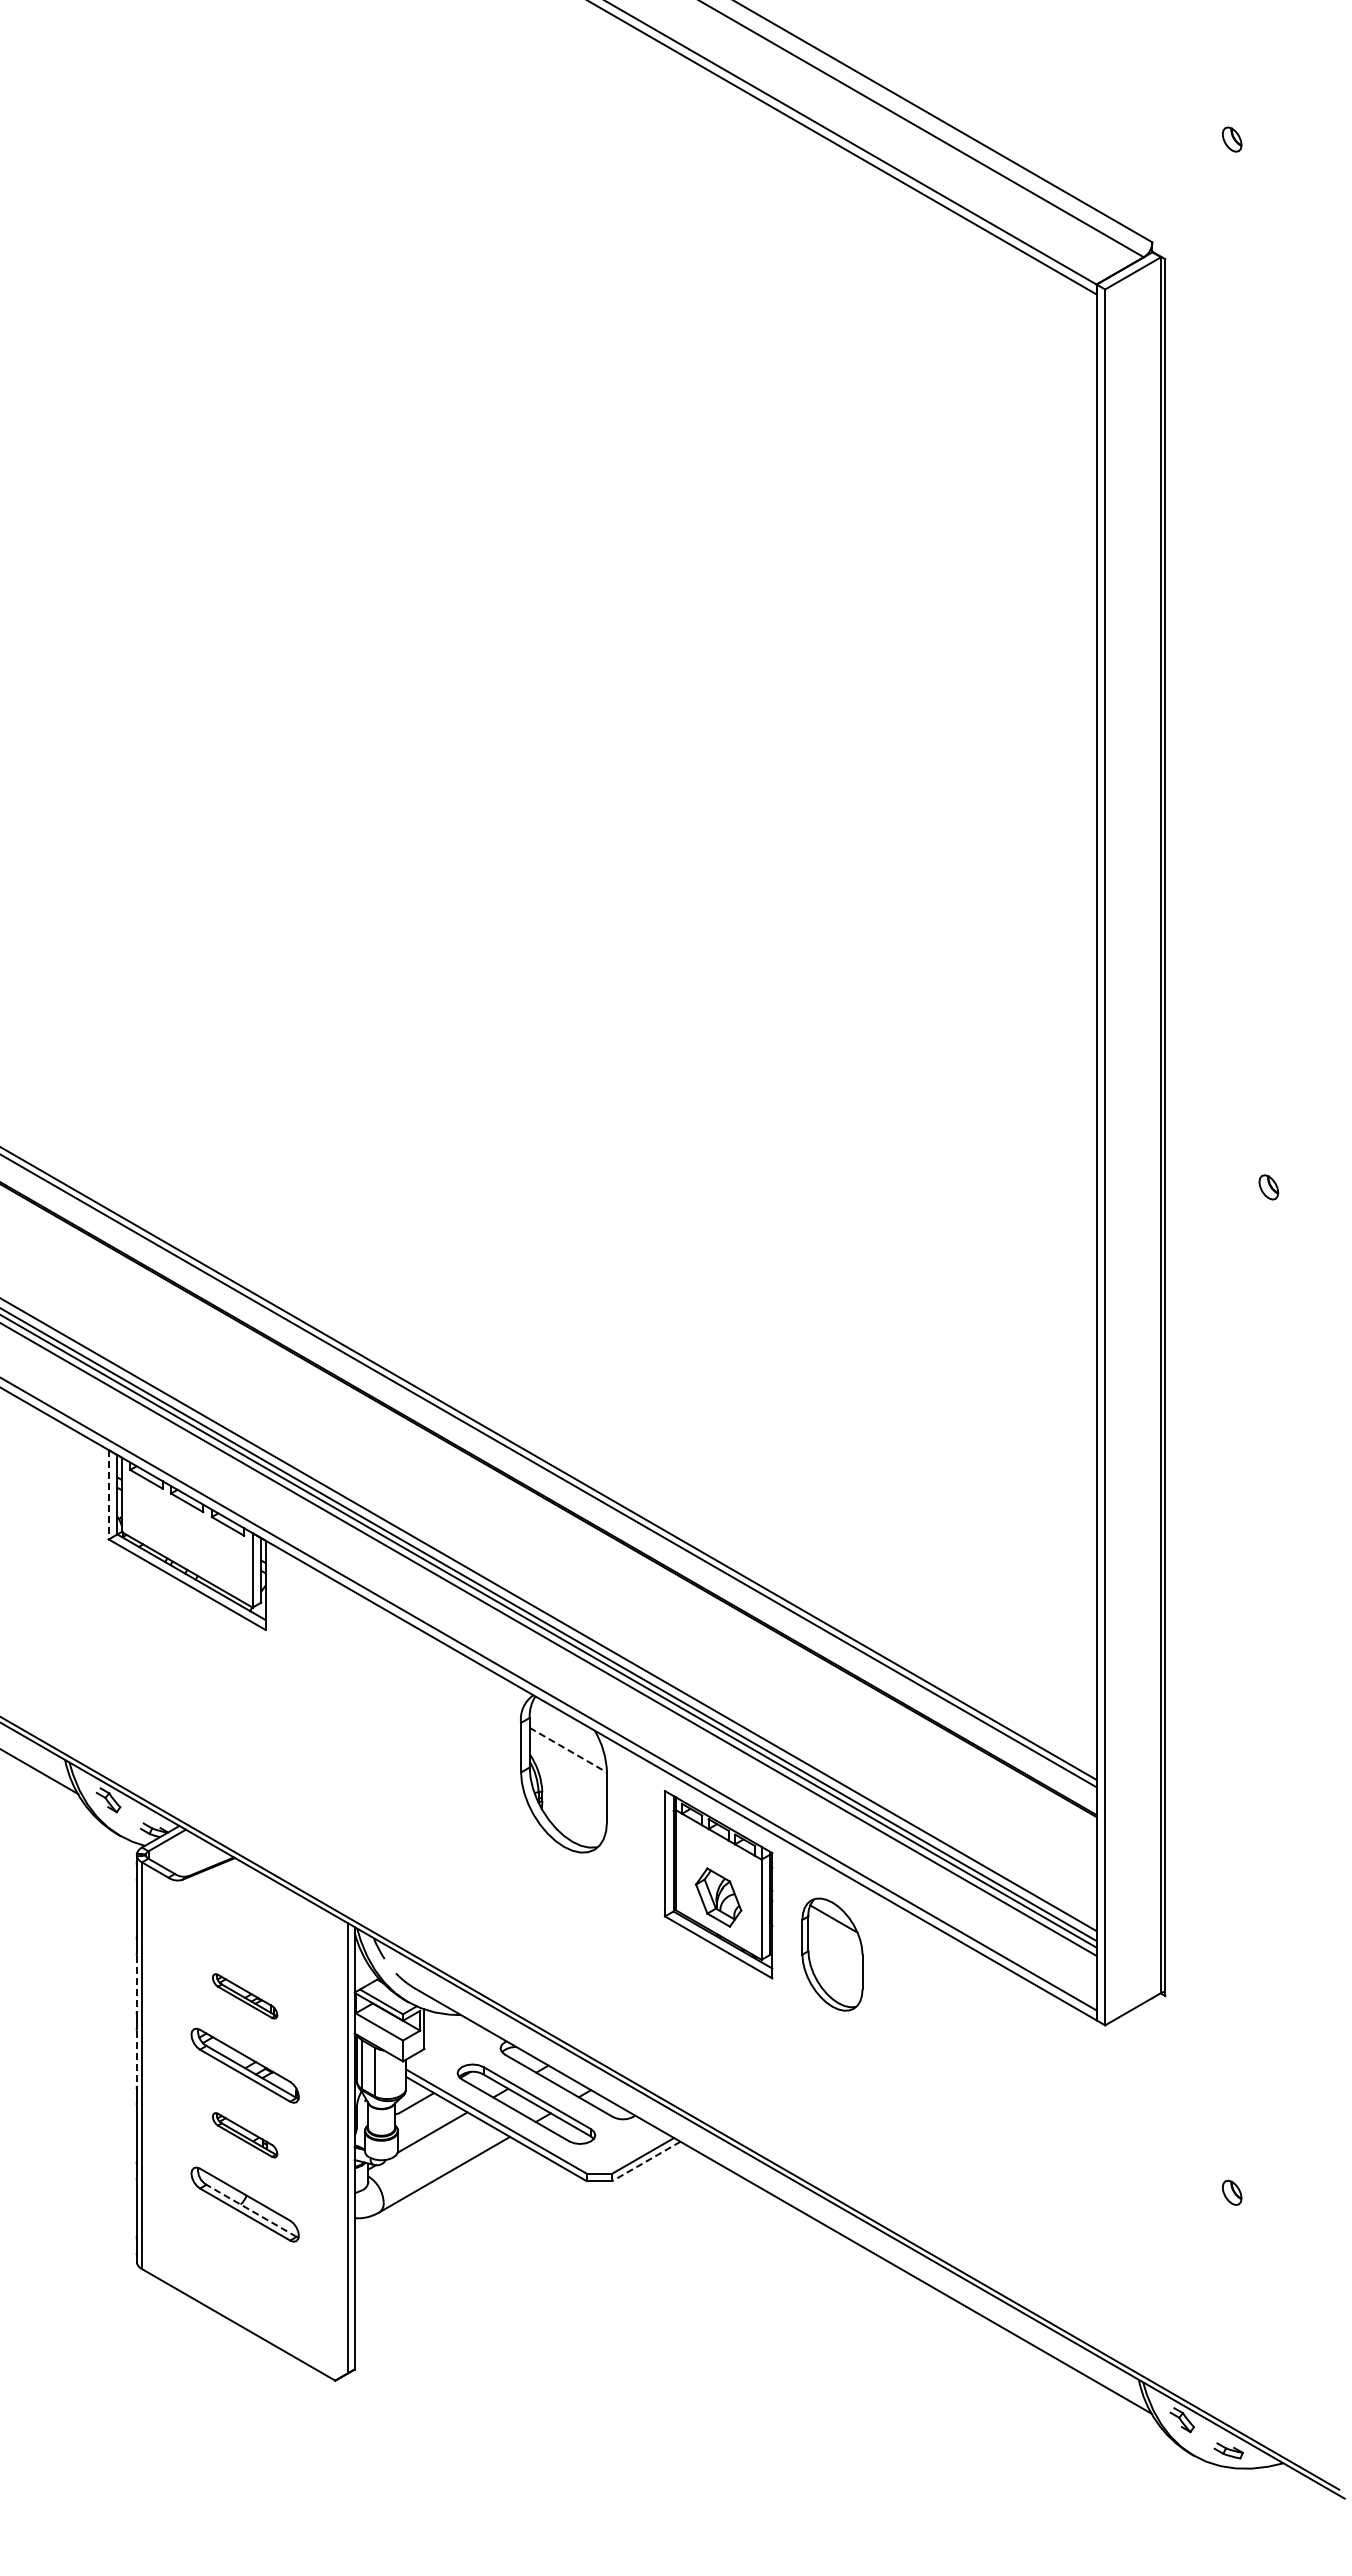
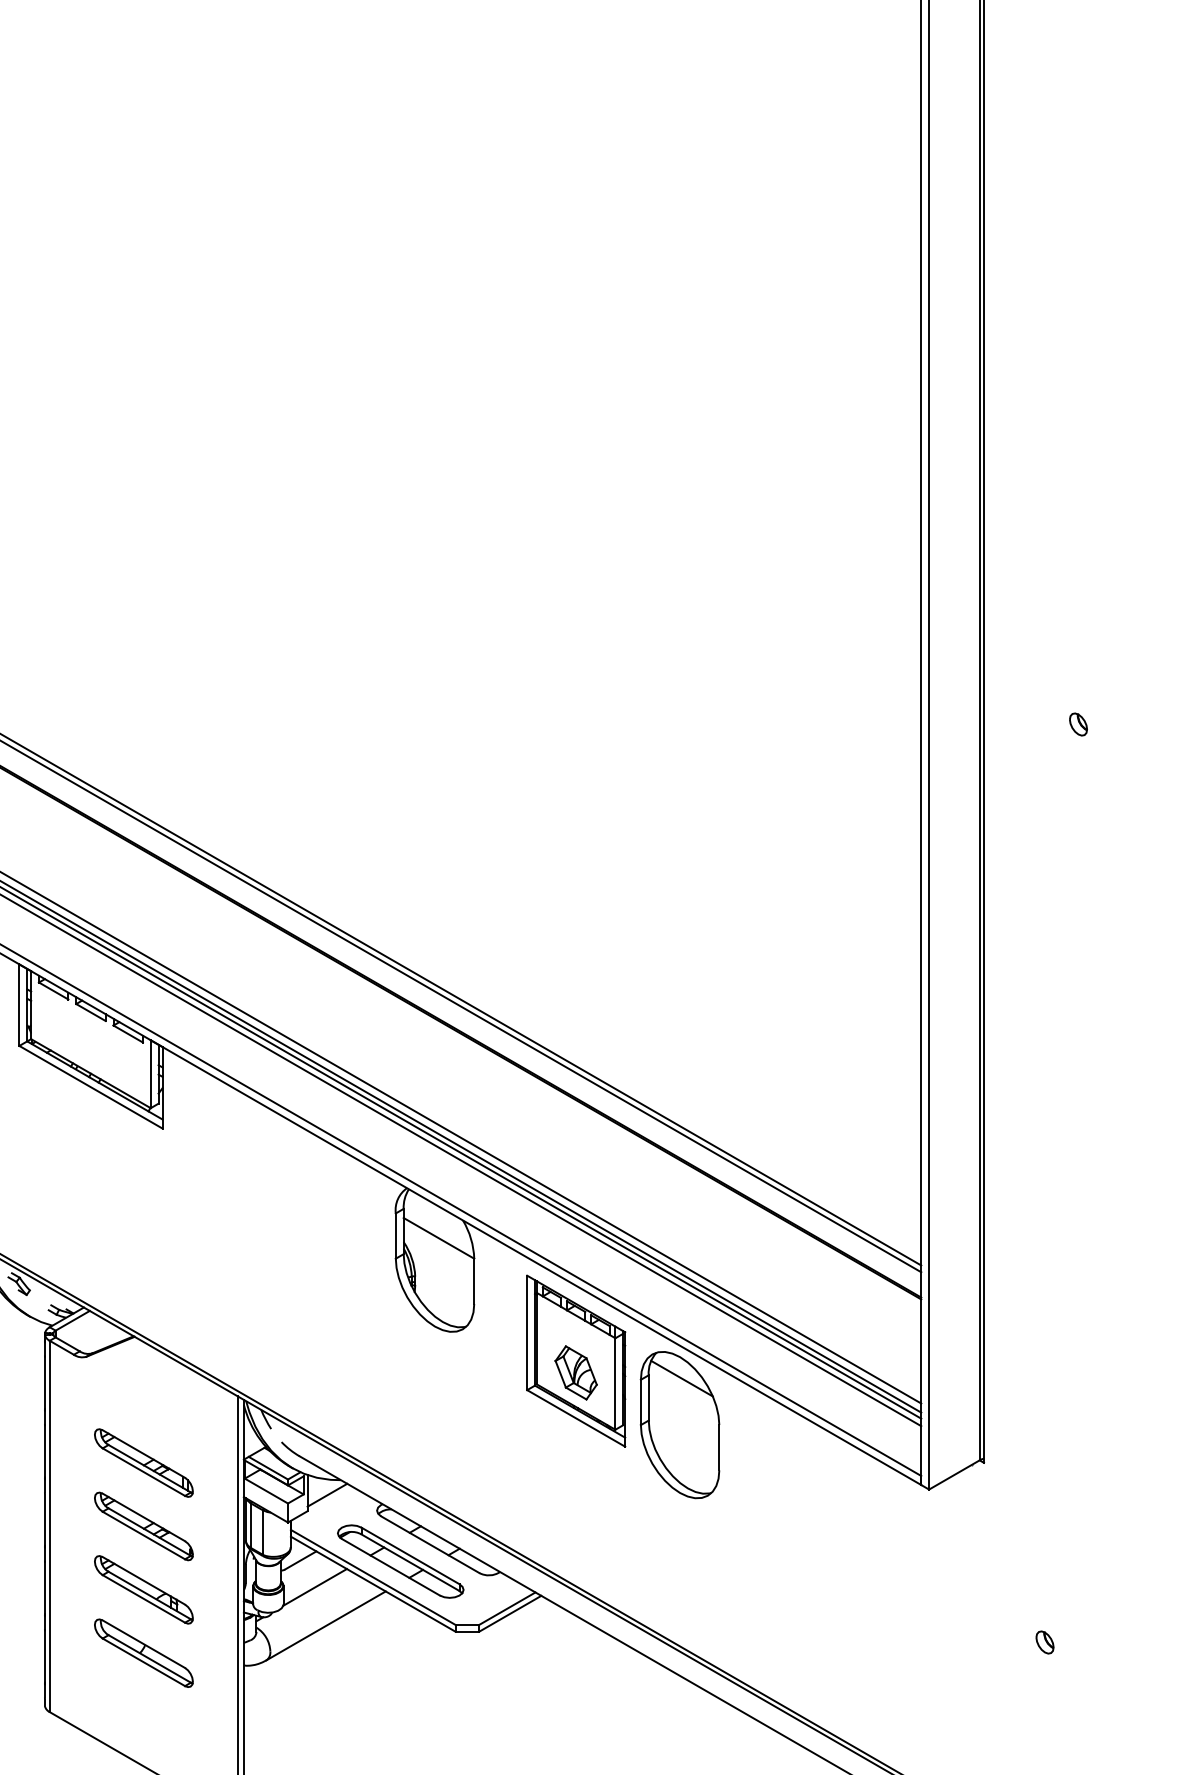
line: (108, 1494) -> (19, 1004), dashed -> solid
line: (568, 1750) -> (439, 1238), dashed -> solid
part: (832, 1954) -> (680, 1424), size x1.43
line: (136, 1984) -> (44, 1452), dashed -> solid
part: (244, 1996) -> (143, 1463), size x1.67
line: (445, 2031) -> (326, 1495), added
line: (136, 2059) -> (44, 1520), dashed -> solid
part: (244, 2135) -> (143, 1590), size x1.67
line: (646, 2161) -> (510, 1613), dashed -> solid
line: (251, 2210) -> (149, 1658), dashed -> solid

